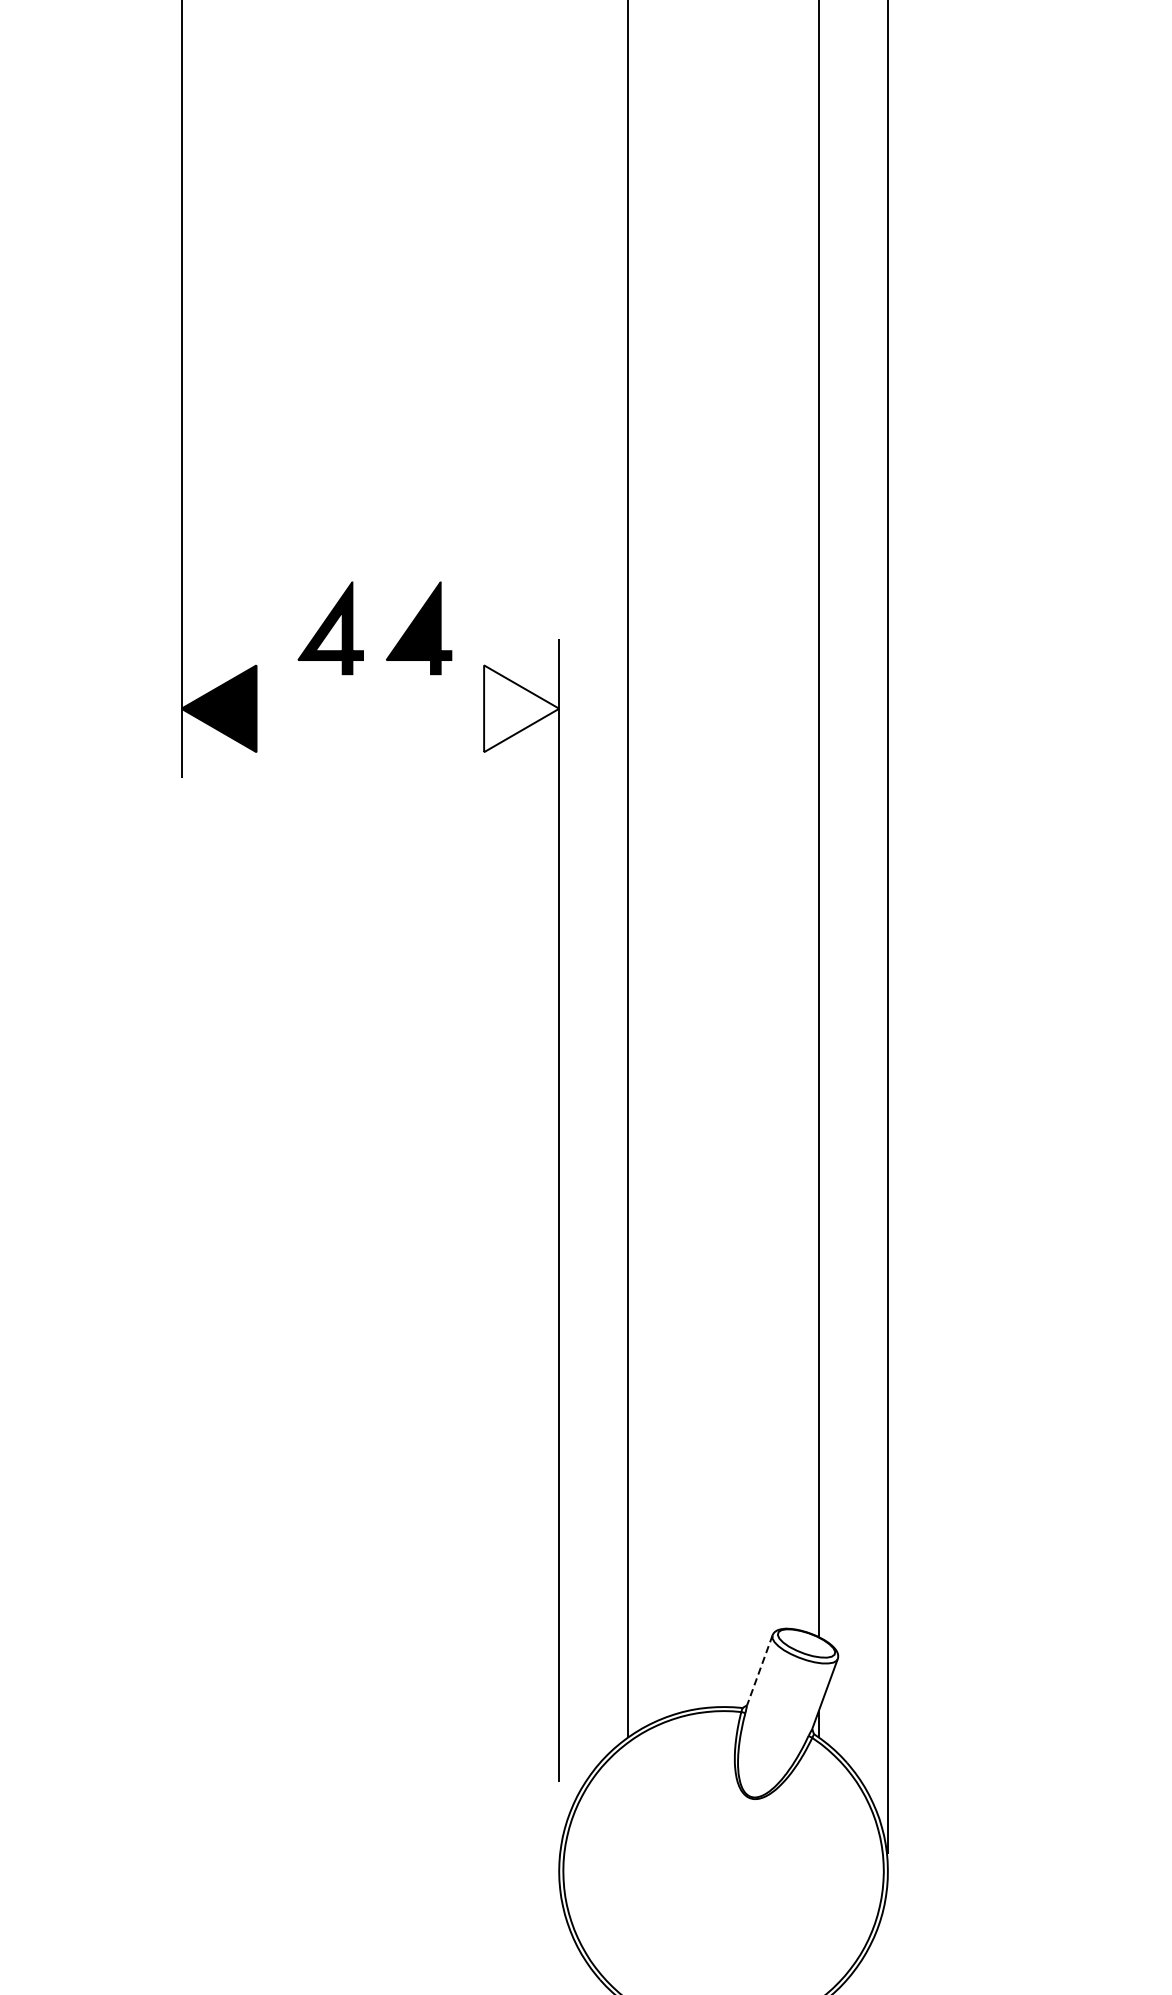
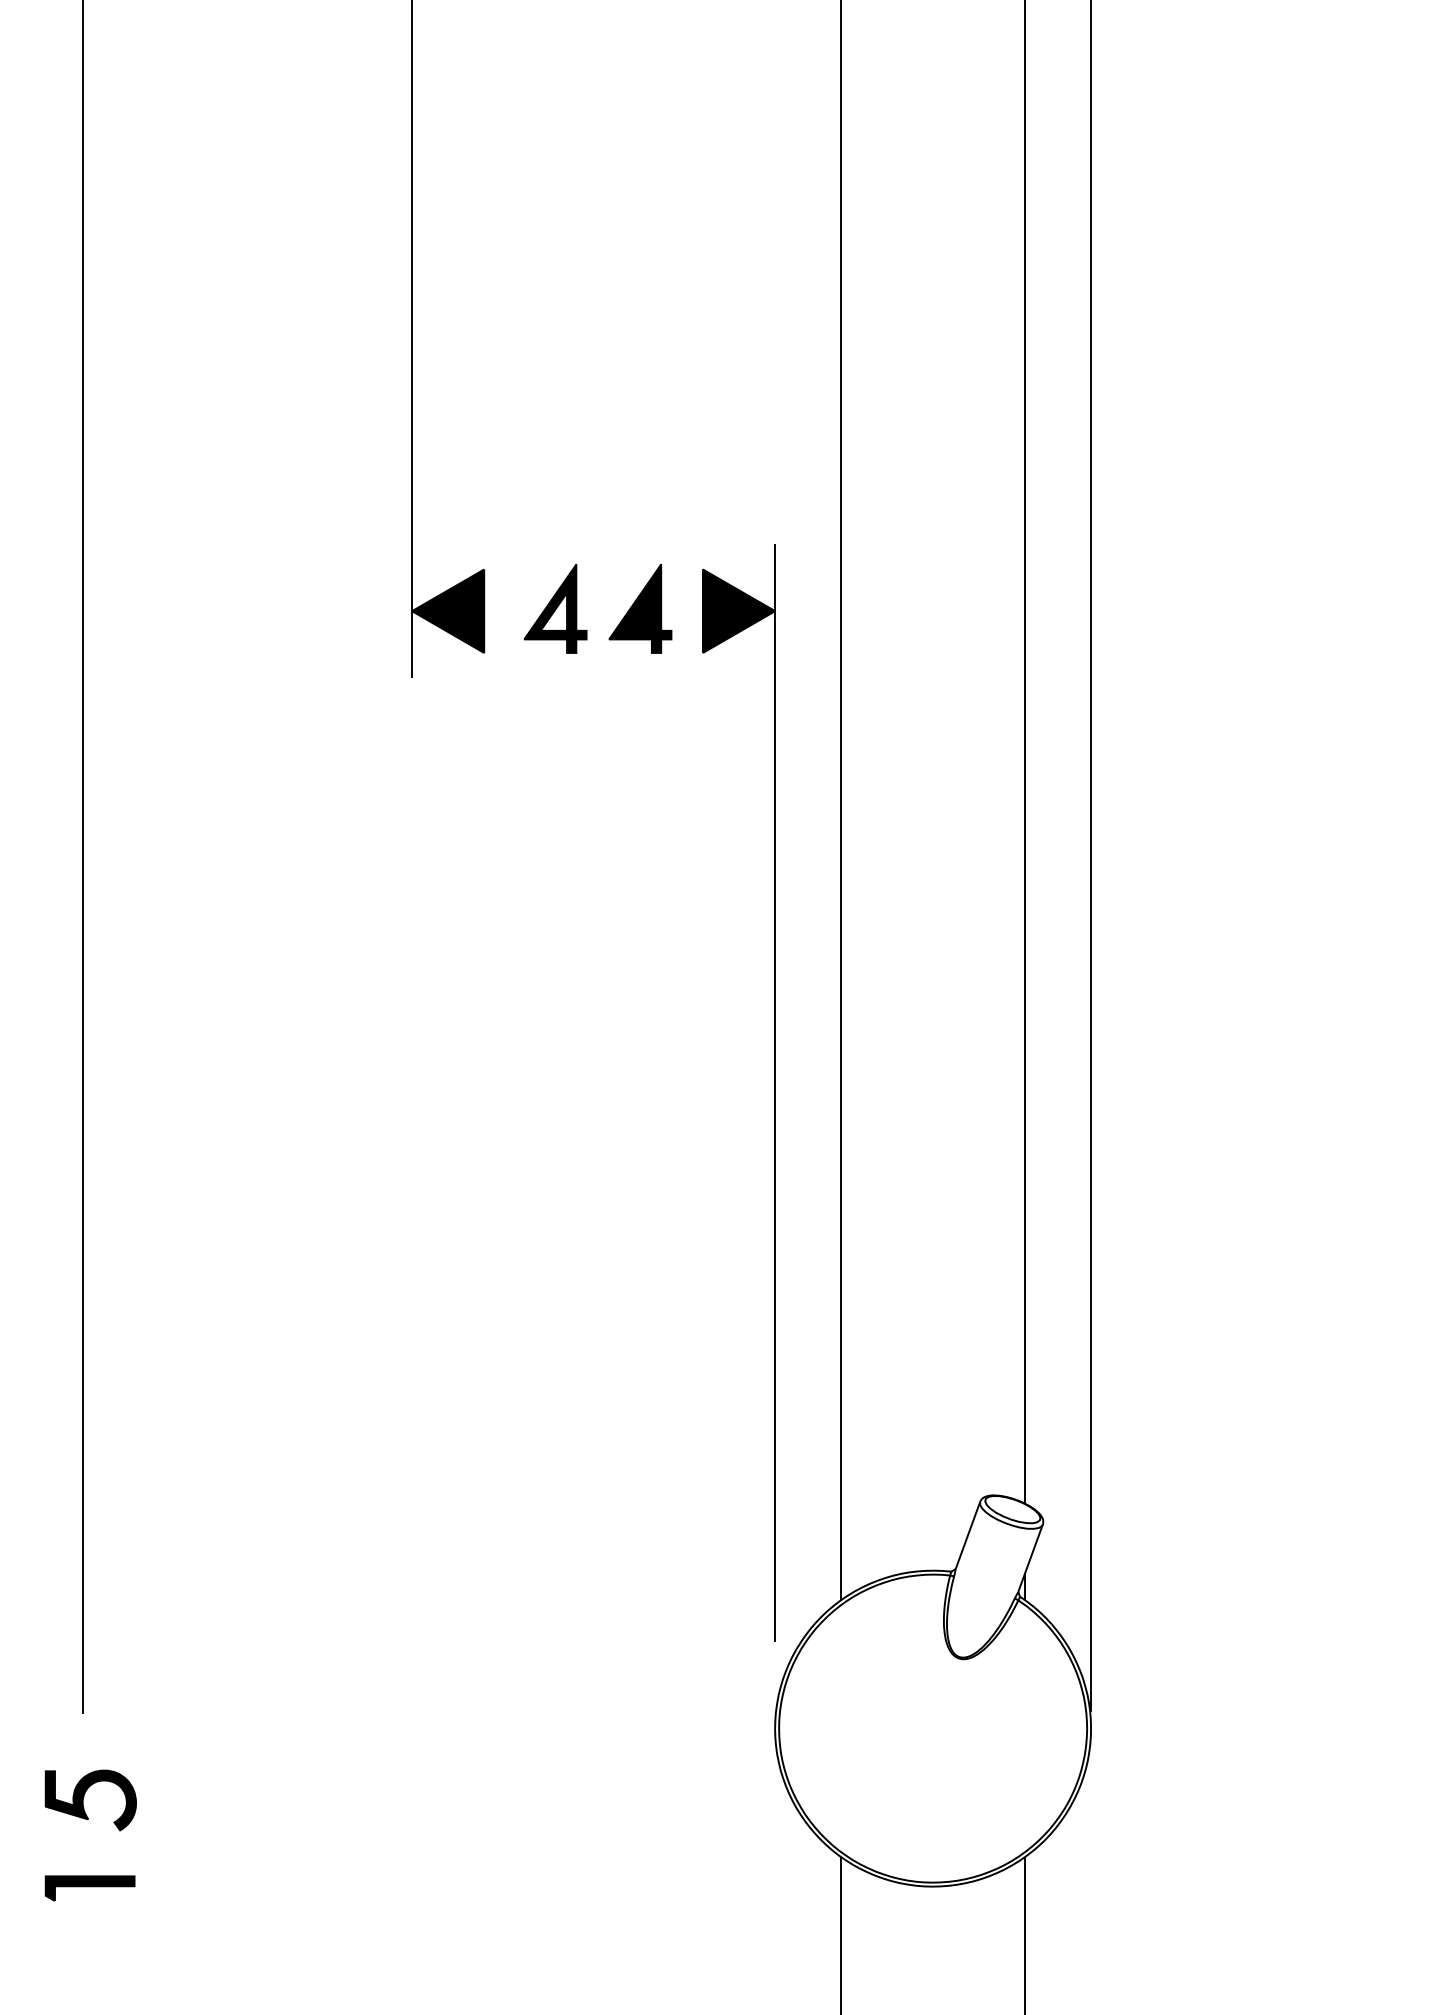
part: (353, 627) -> (577, 608), moved
fill: (521, 708) -> (738, 610), added
line: (759, 1670) -> (967, 1535), dashed -> solid

